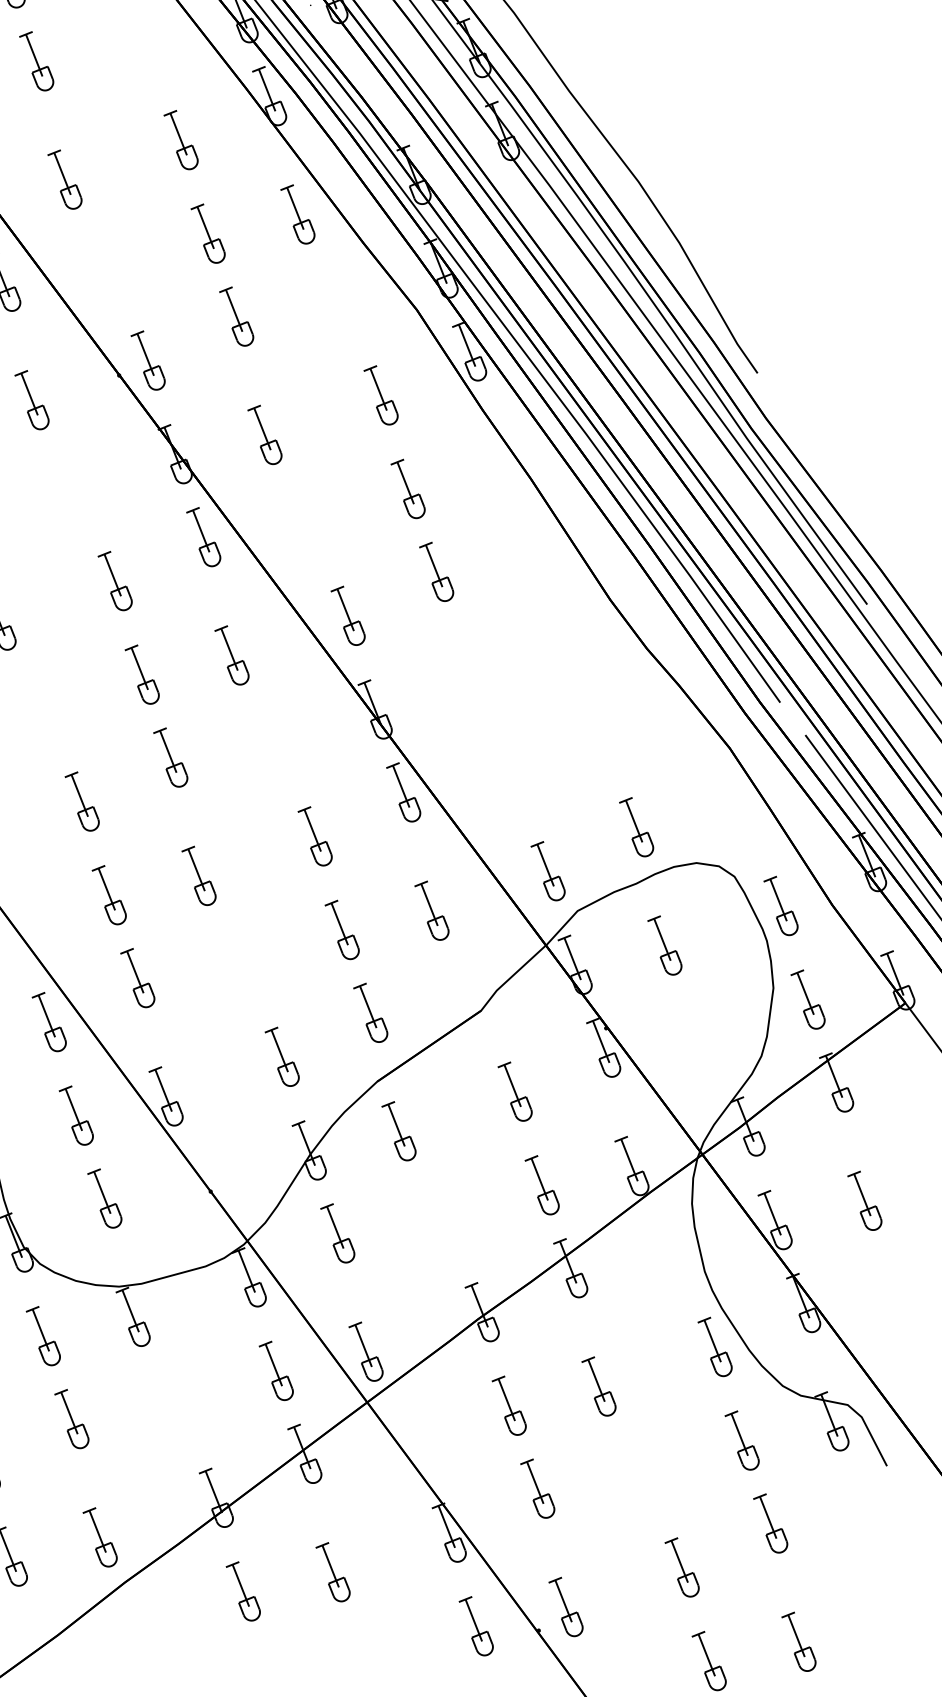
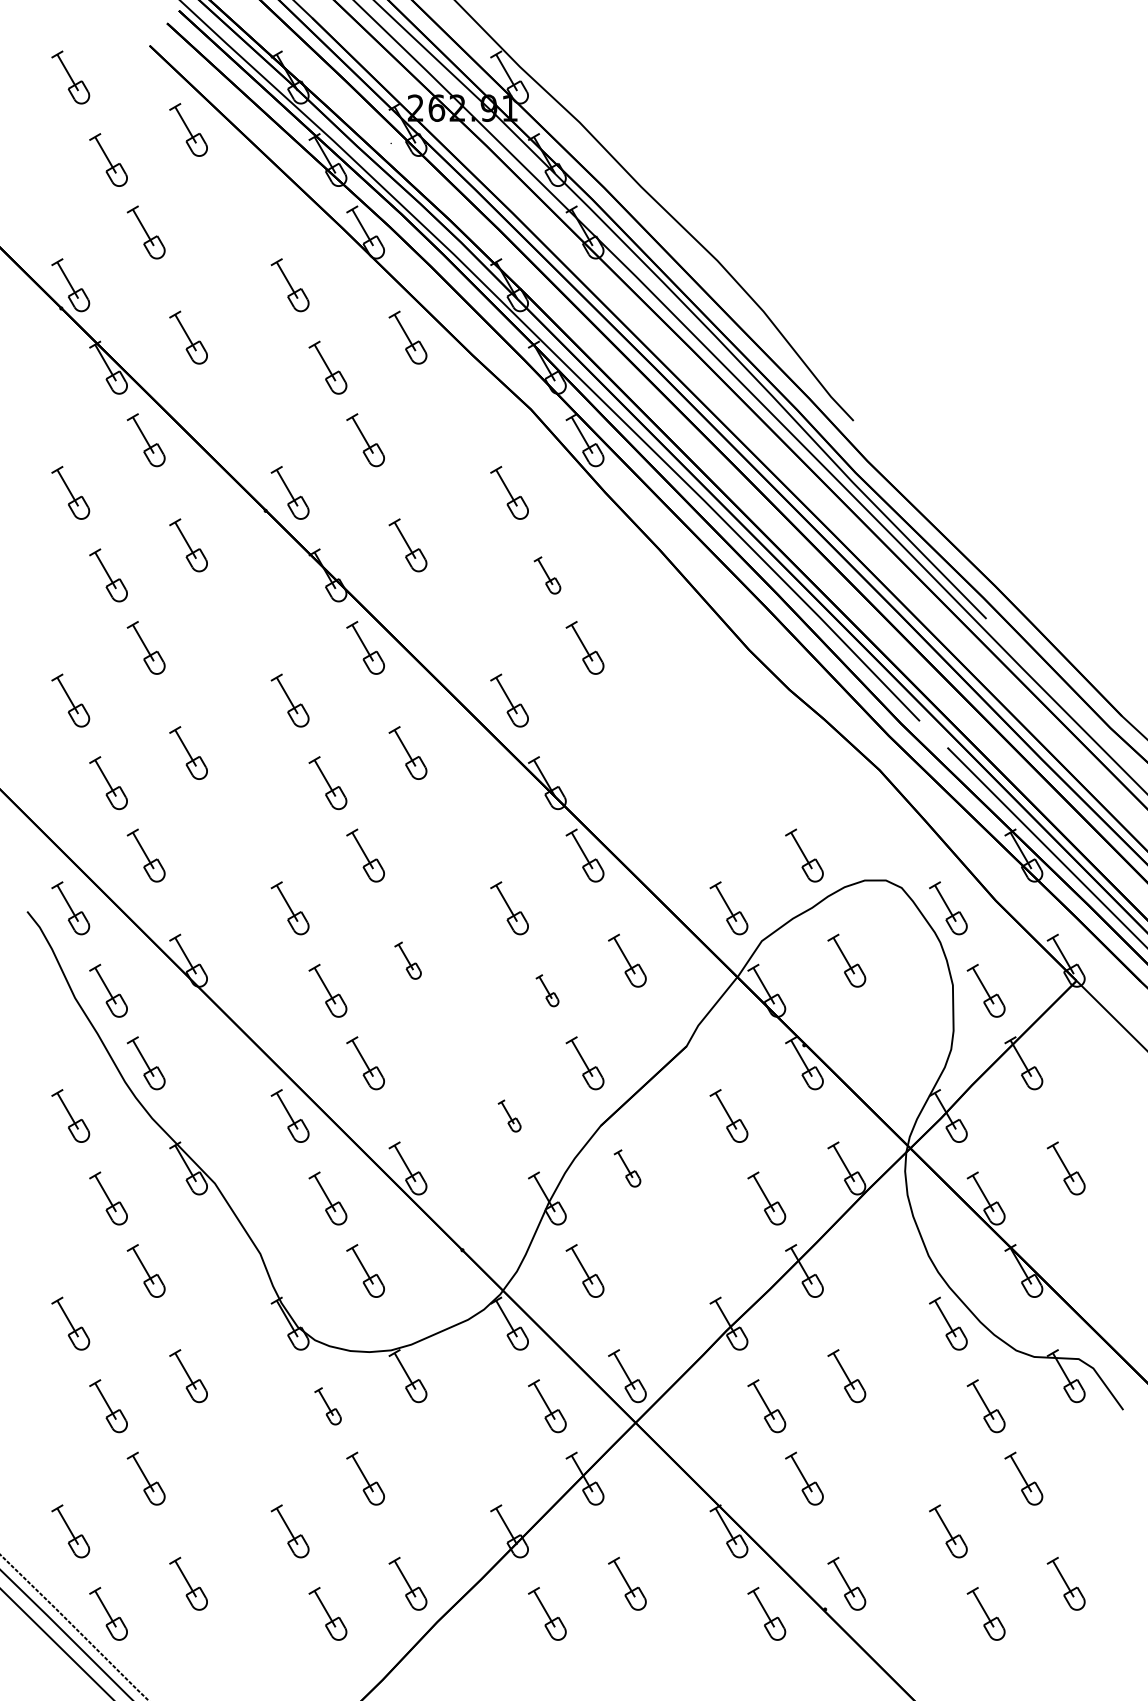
part: (408, 488) -> (547, 575), size x0.7
part: (198, 875) -> (407, 960), size x0.7
part: (342, 929) -> (547, 990), size x0.6
part: (282, 1056) -> (509, 1115), size x0.6
part: (398, 1131) -> (627, 1168), size x0.7
part: (42, 1336) -> (327, 1406), size x0.7

